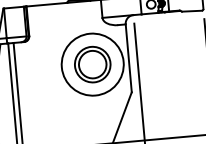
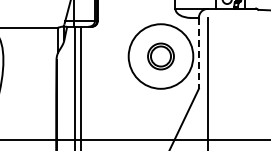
line: (128, 58) -> (198, 53), solid -> dashed
part: (92, 64) -> (160, 56), size x0.7

